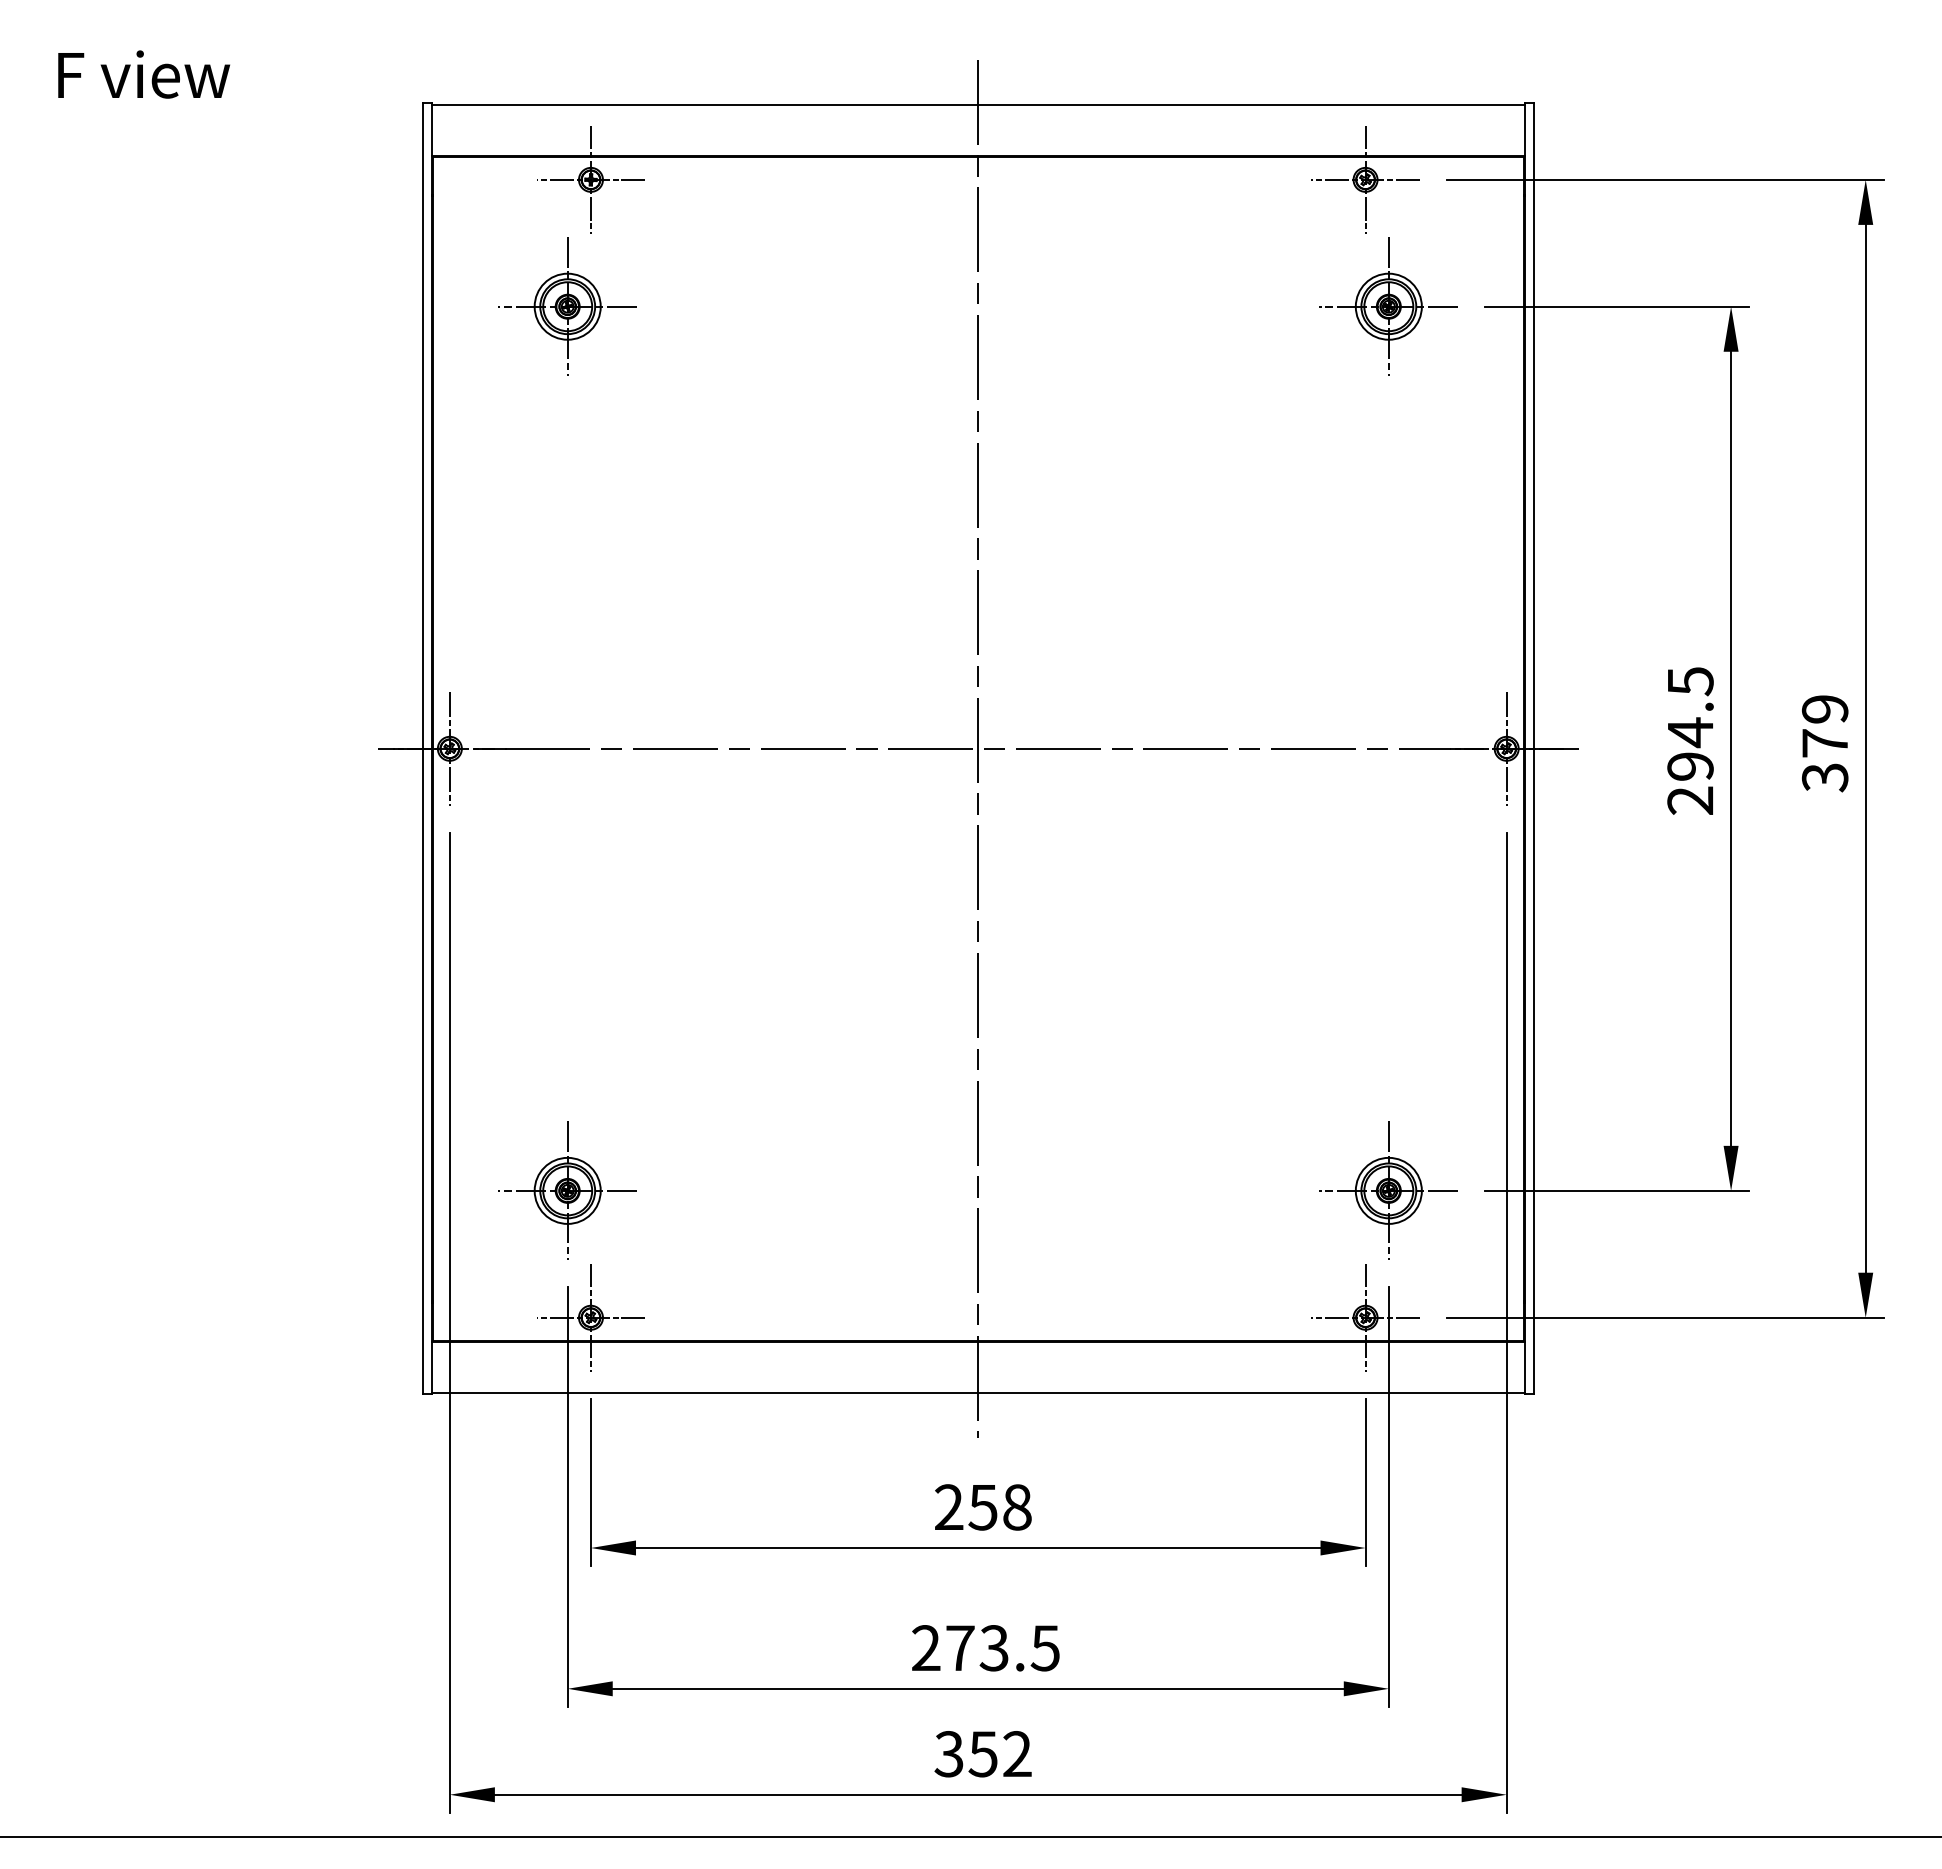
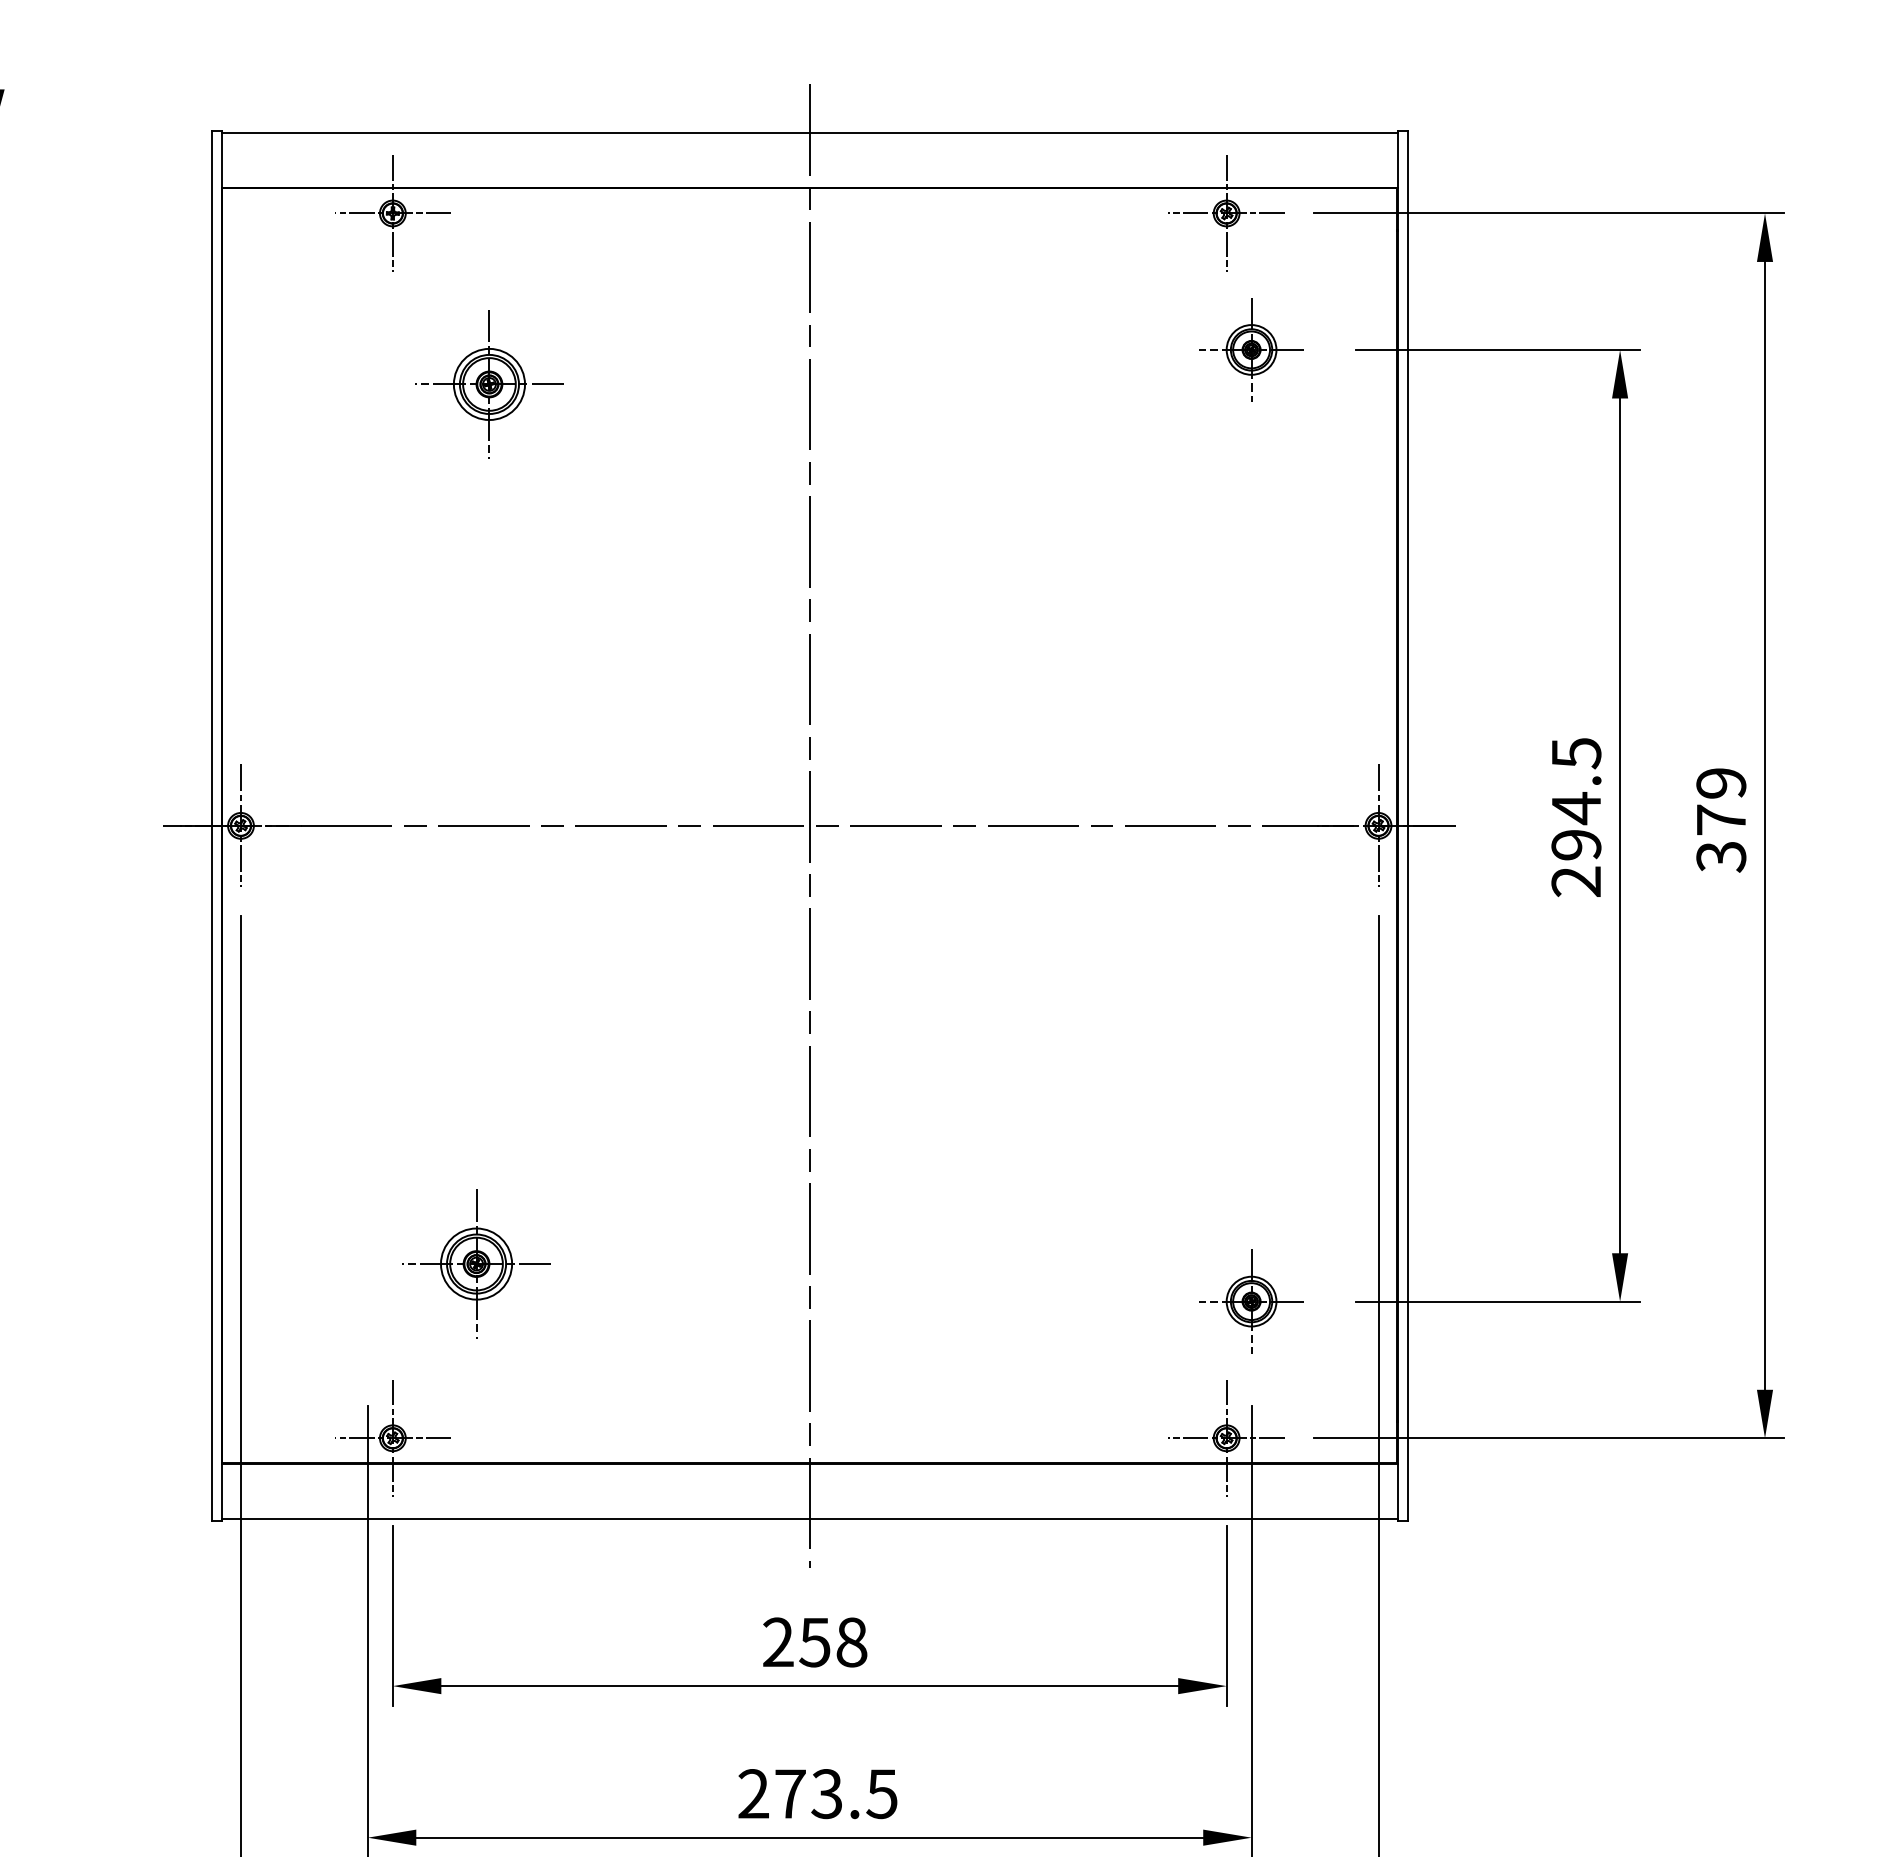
part: (567, 306) -> (489, 384), moved
part: (1388, 306) -> (1251, 349), size x0.7
part: (567, 1190) -> (476, 1263), moved
part: (1388, 1190) -> (1251, 1301), size x0.7

